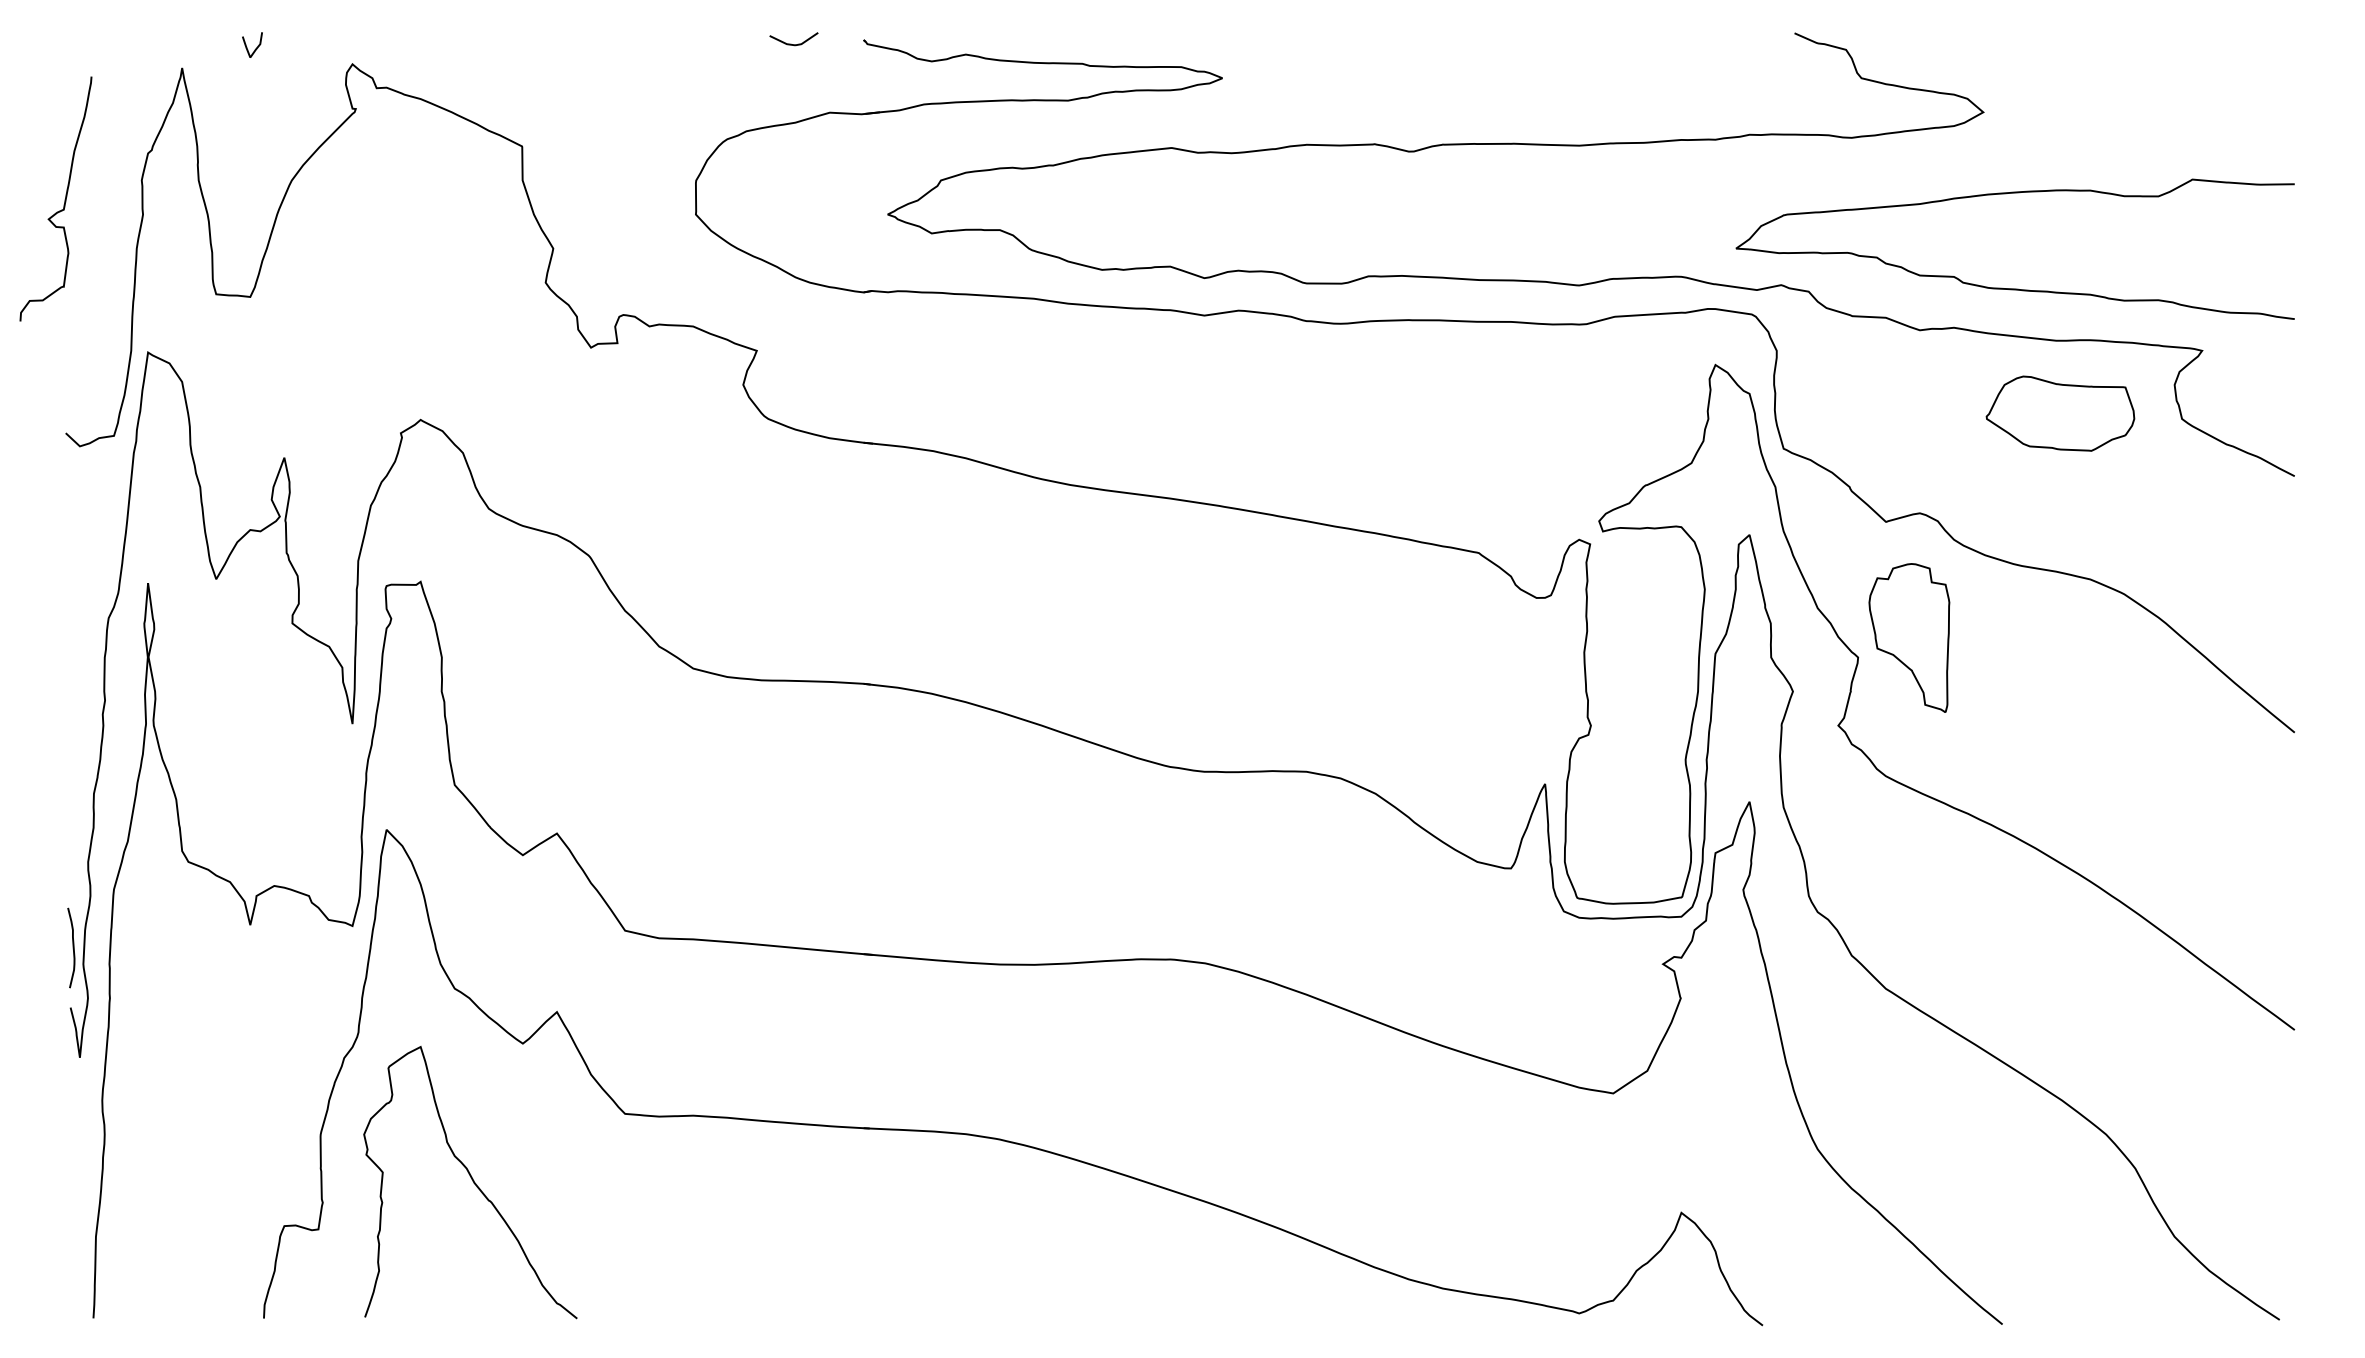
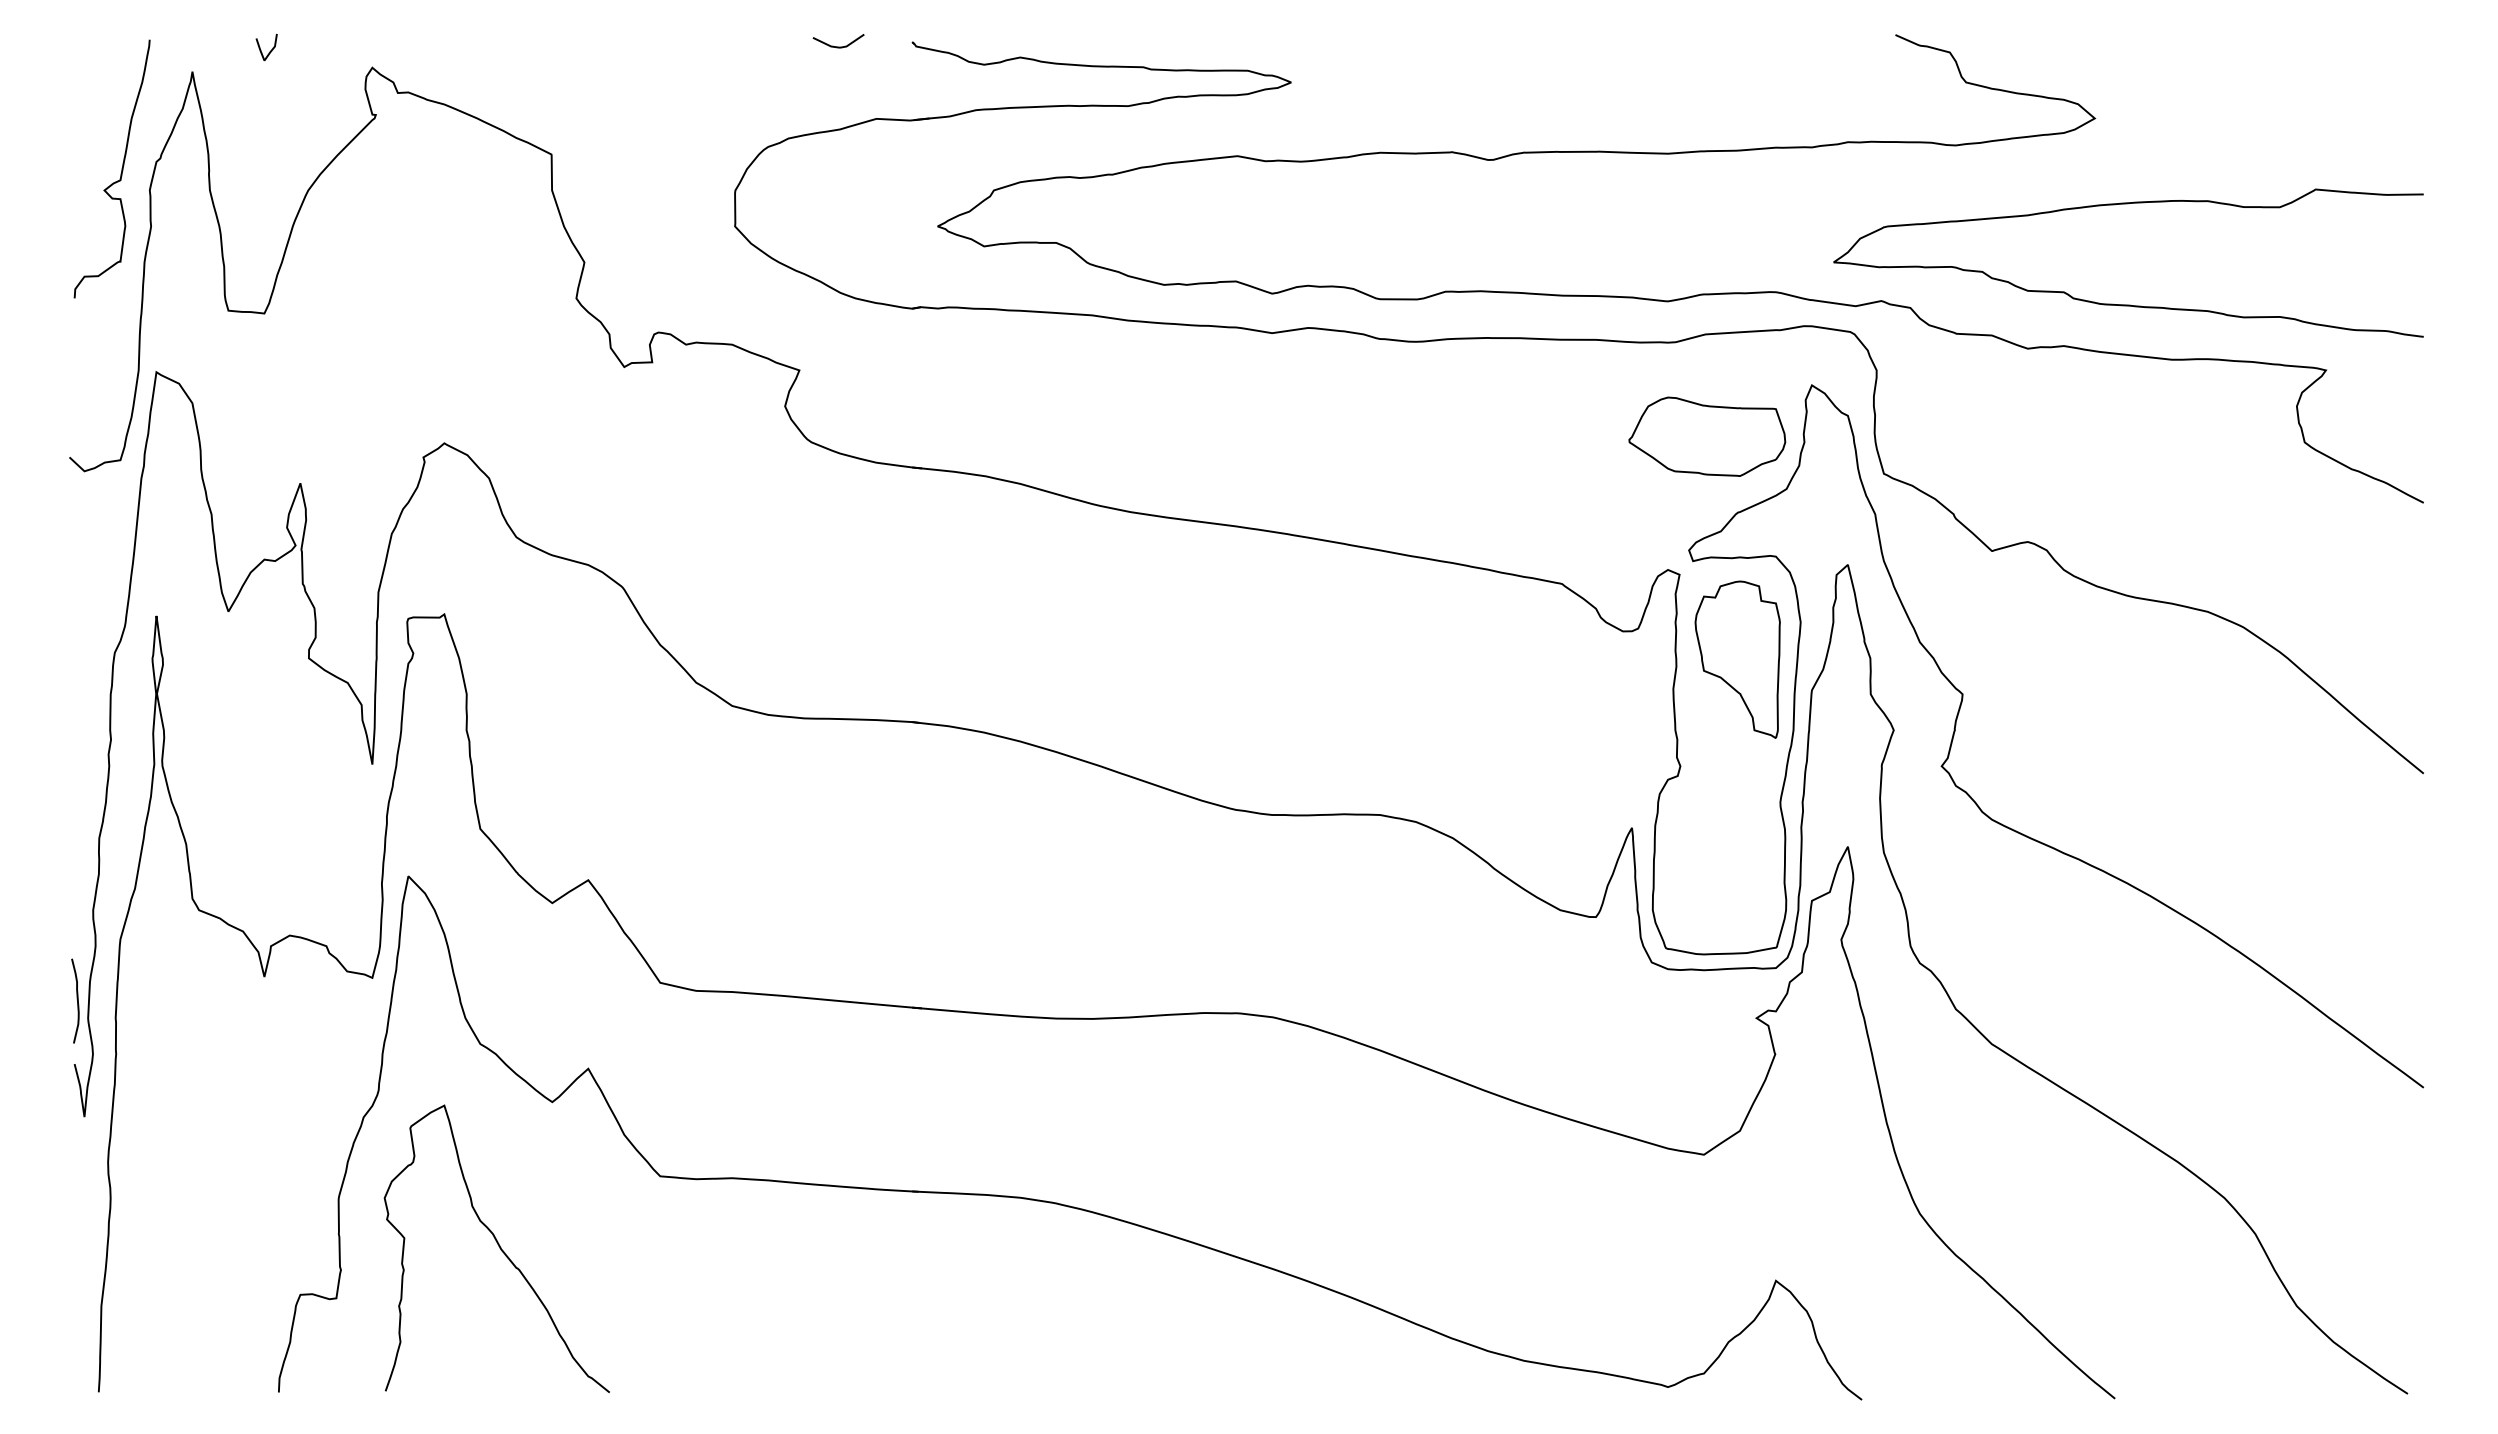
curve: (64, 198) -> (121, 168), moved
part: (2060, 413) -> (1707, 436), moved
part: (1909, 637) -> (1737, 659), moved

